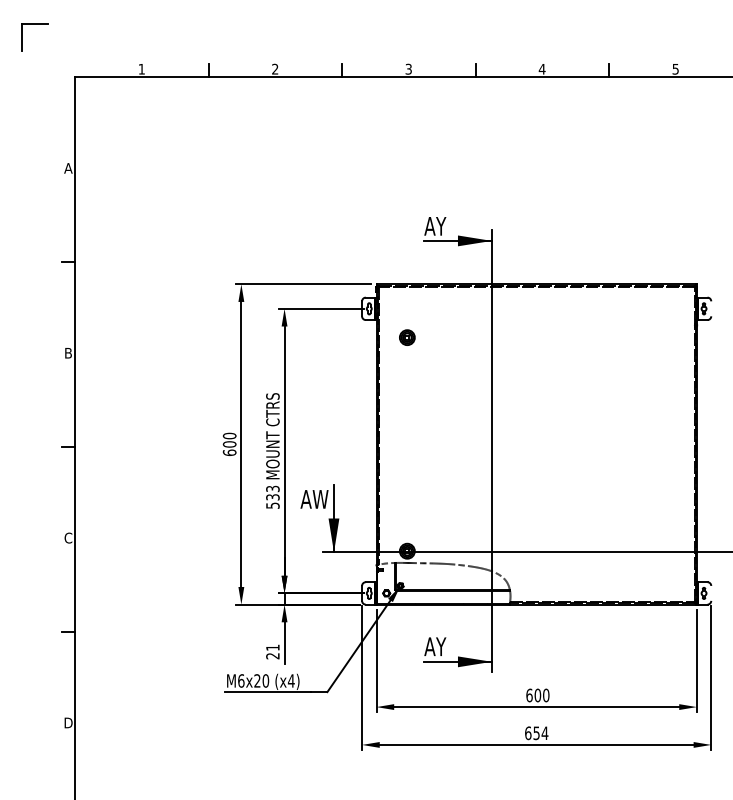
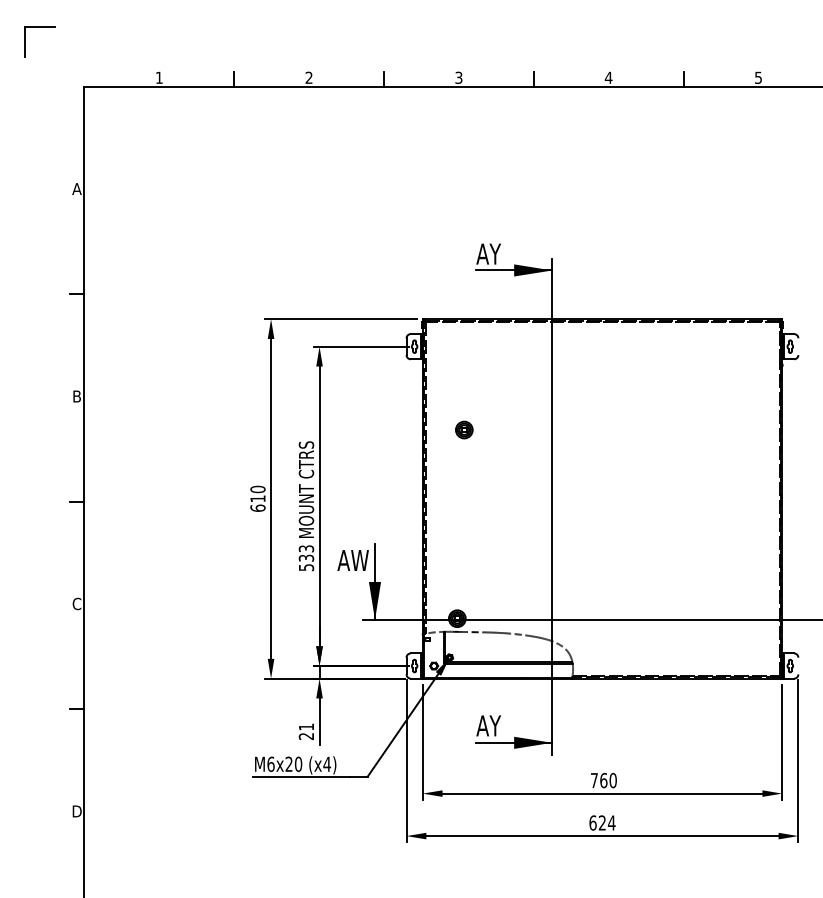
part: (407, 337) -> (464, 429), moved
text: (229, 444) -> (257, 498), 600 -> 610
text: (533, 695) -> (598, 780), 600 -> 760
text: (536, 732) -> (602, 822), 654 -> 624

